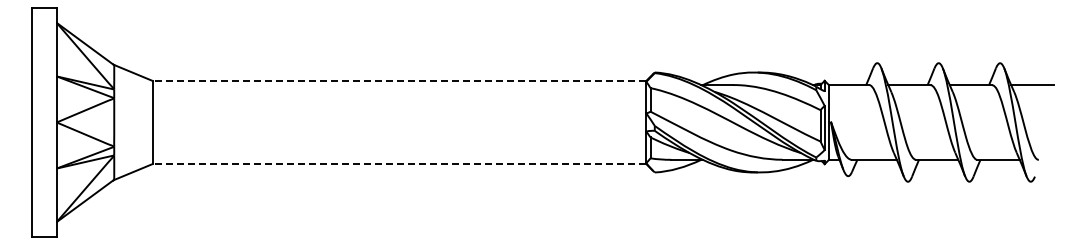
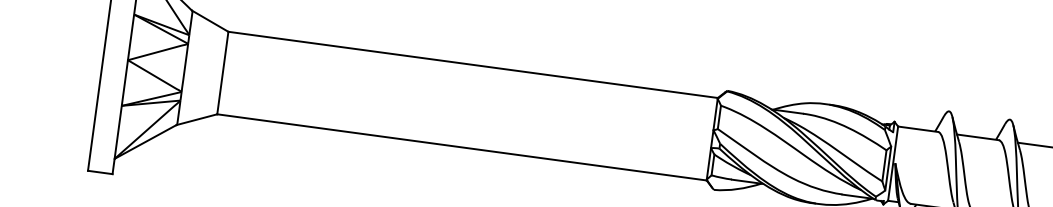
line: (399, 80) -> (473, 64), dashed -> solid
line: (399, 164) -> (461, 147), dashed -> solid

